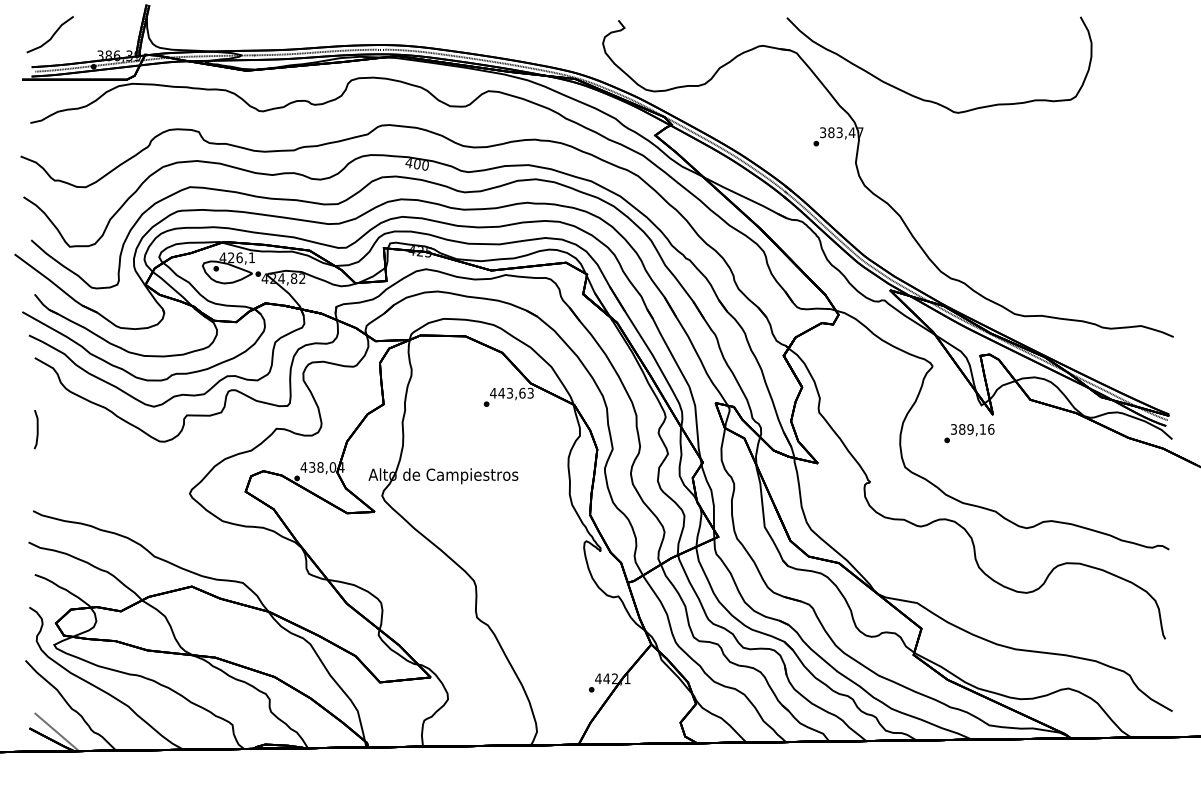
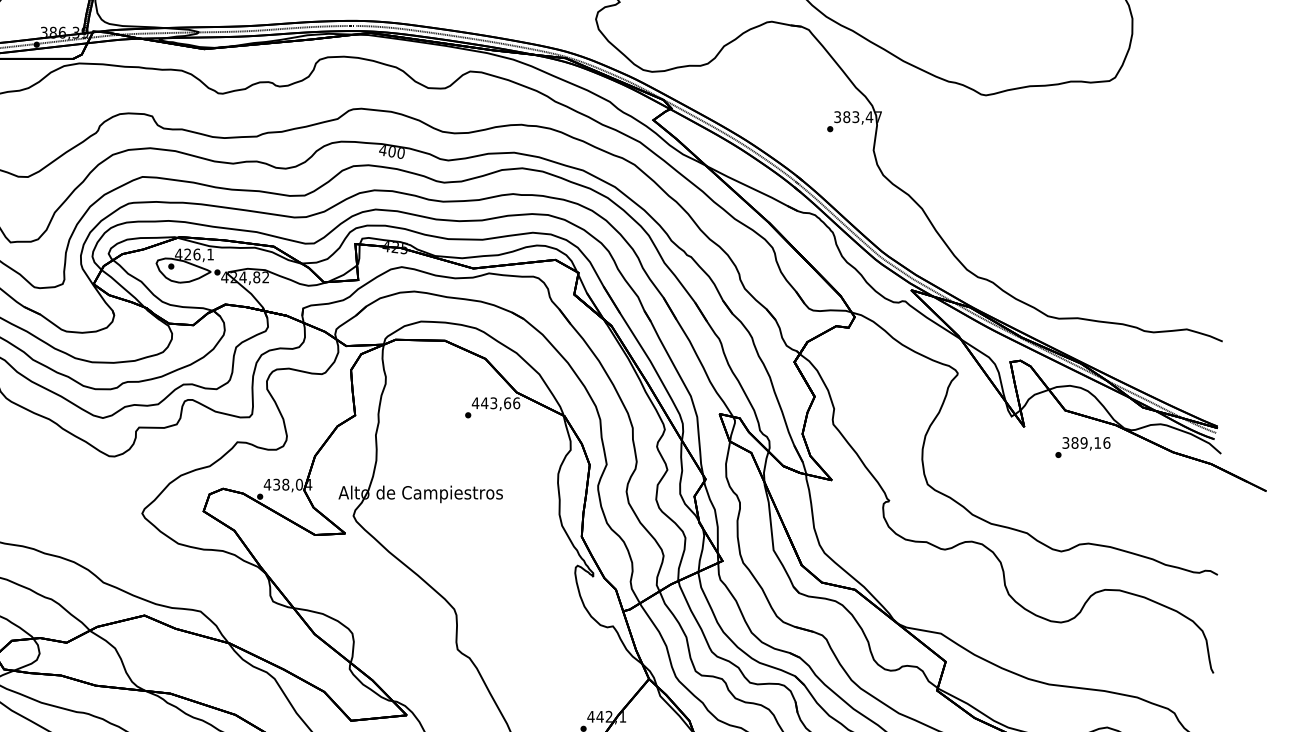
text: (530, 392) -> (516, 402), 443,63 -> 443,66
text: (969, 433) -> (1082, 447), moved

